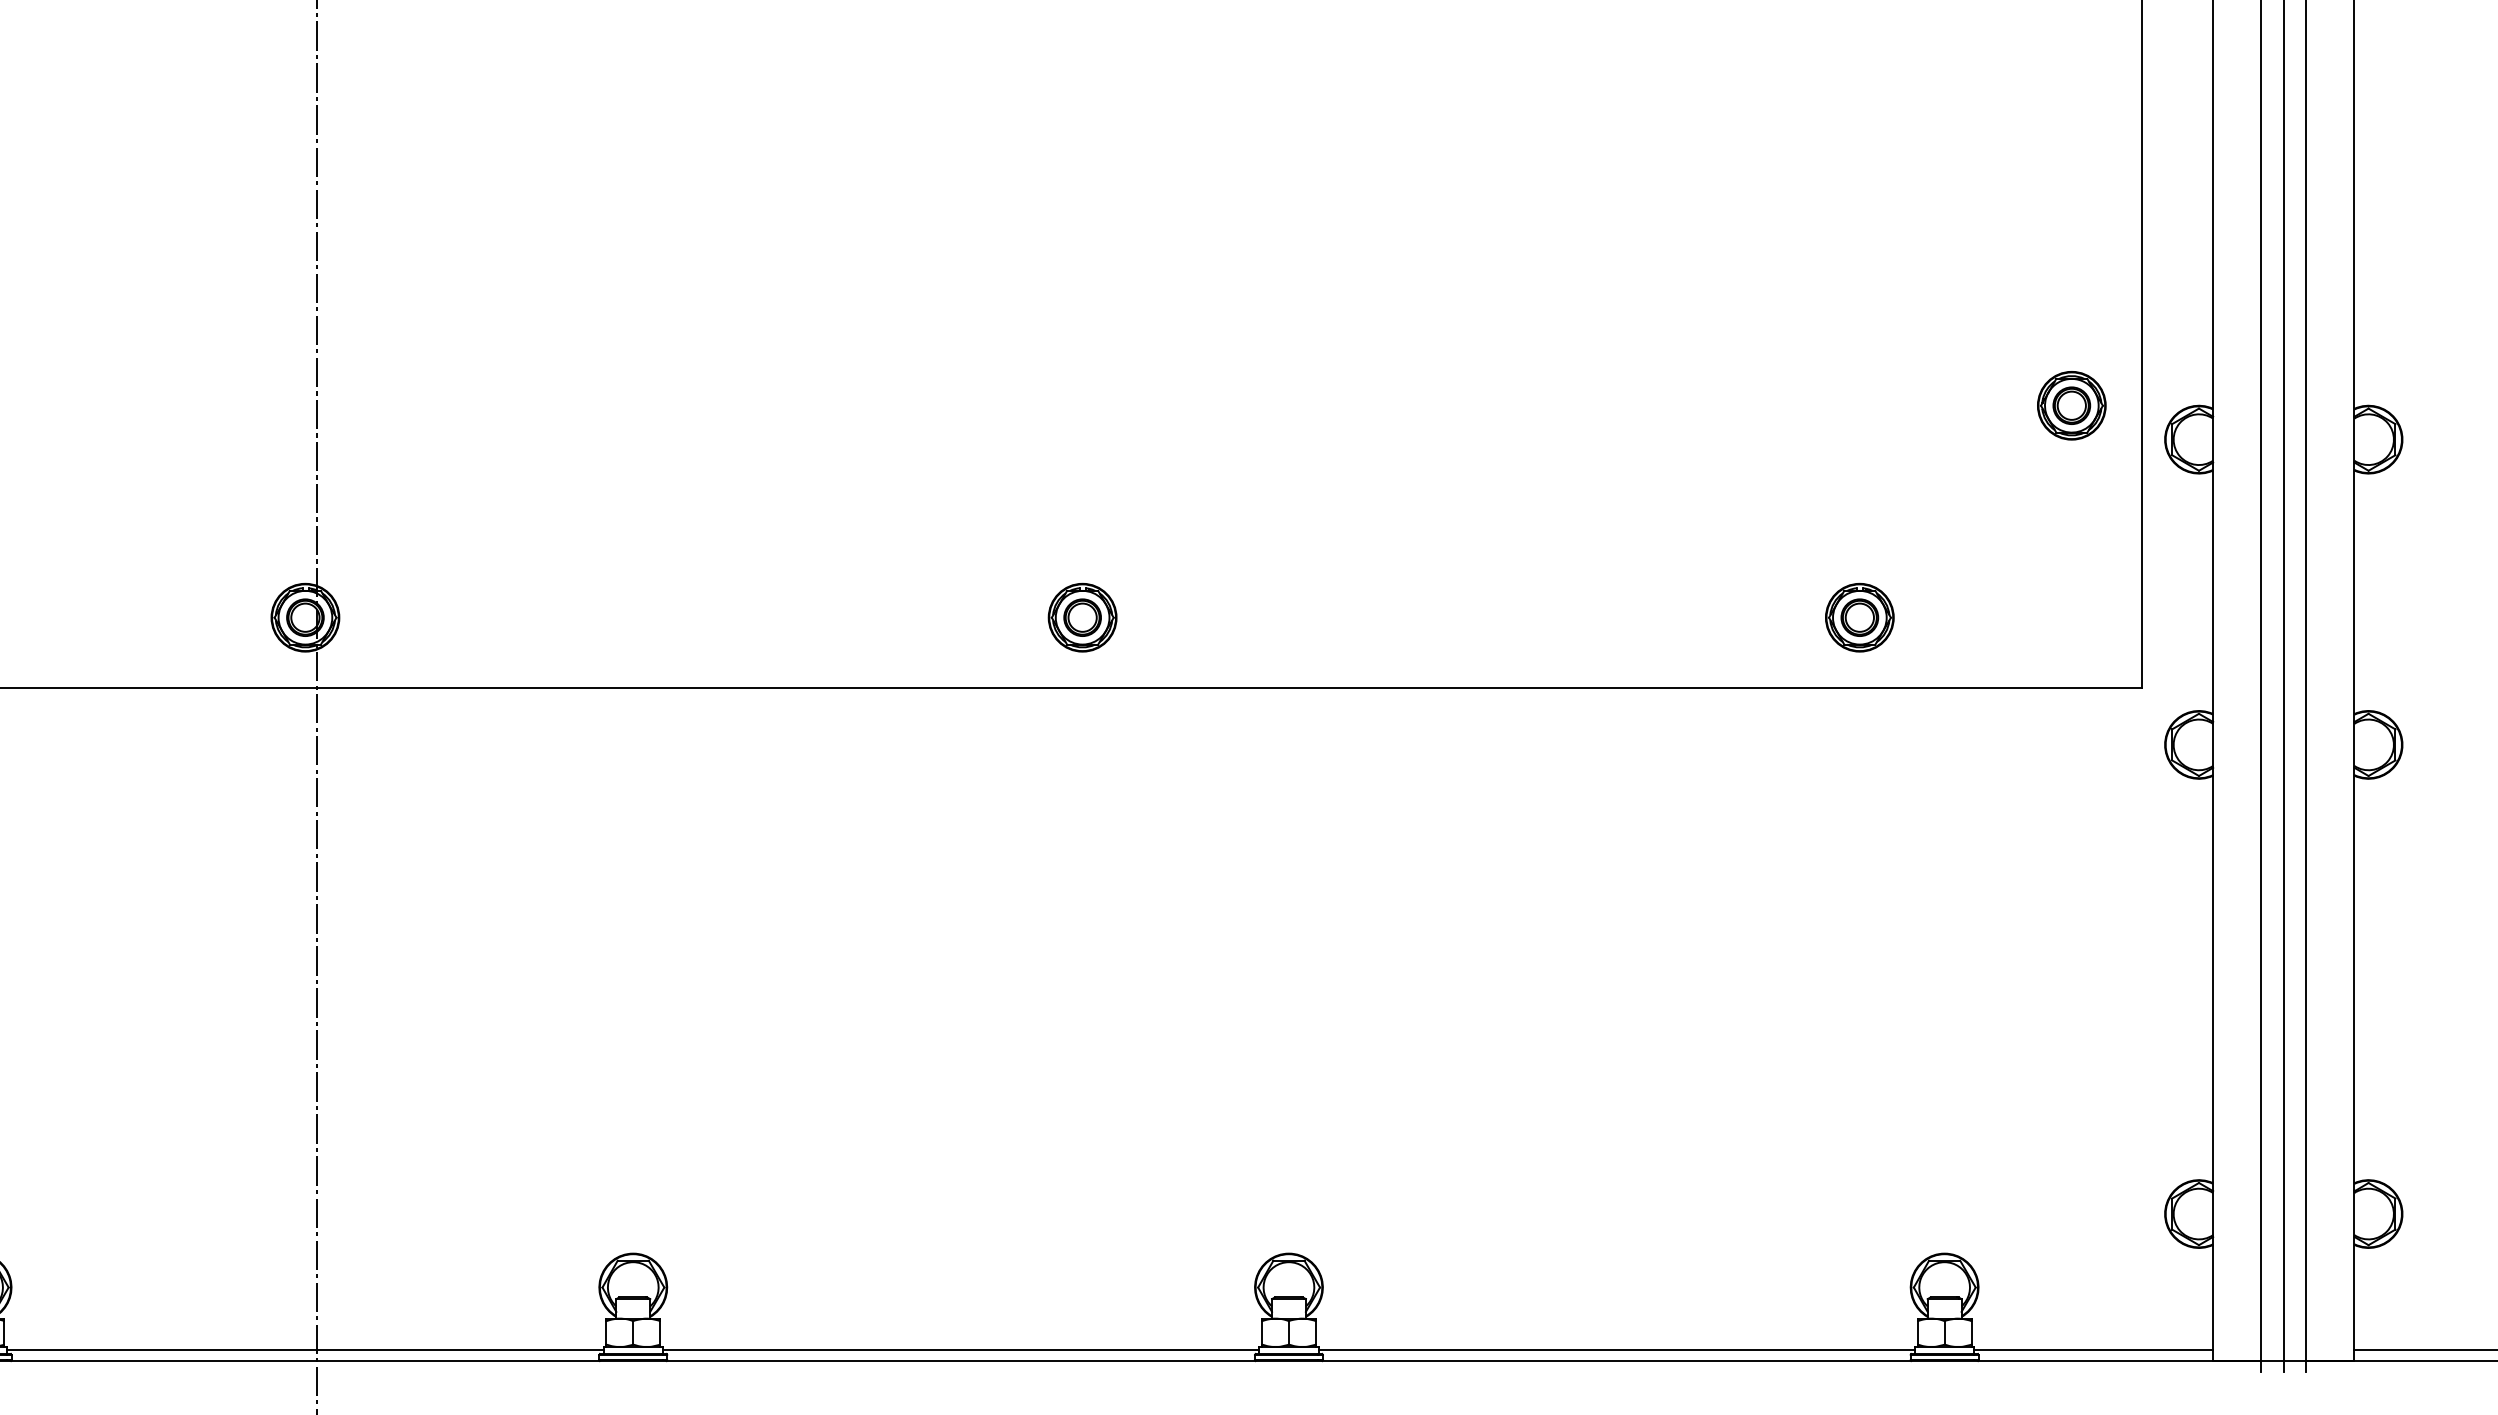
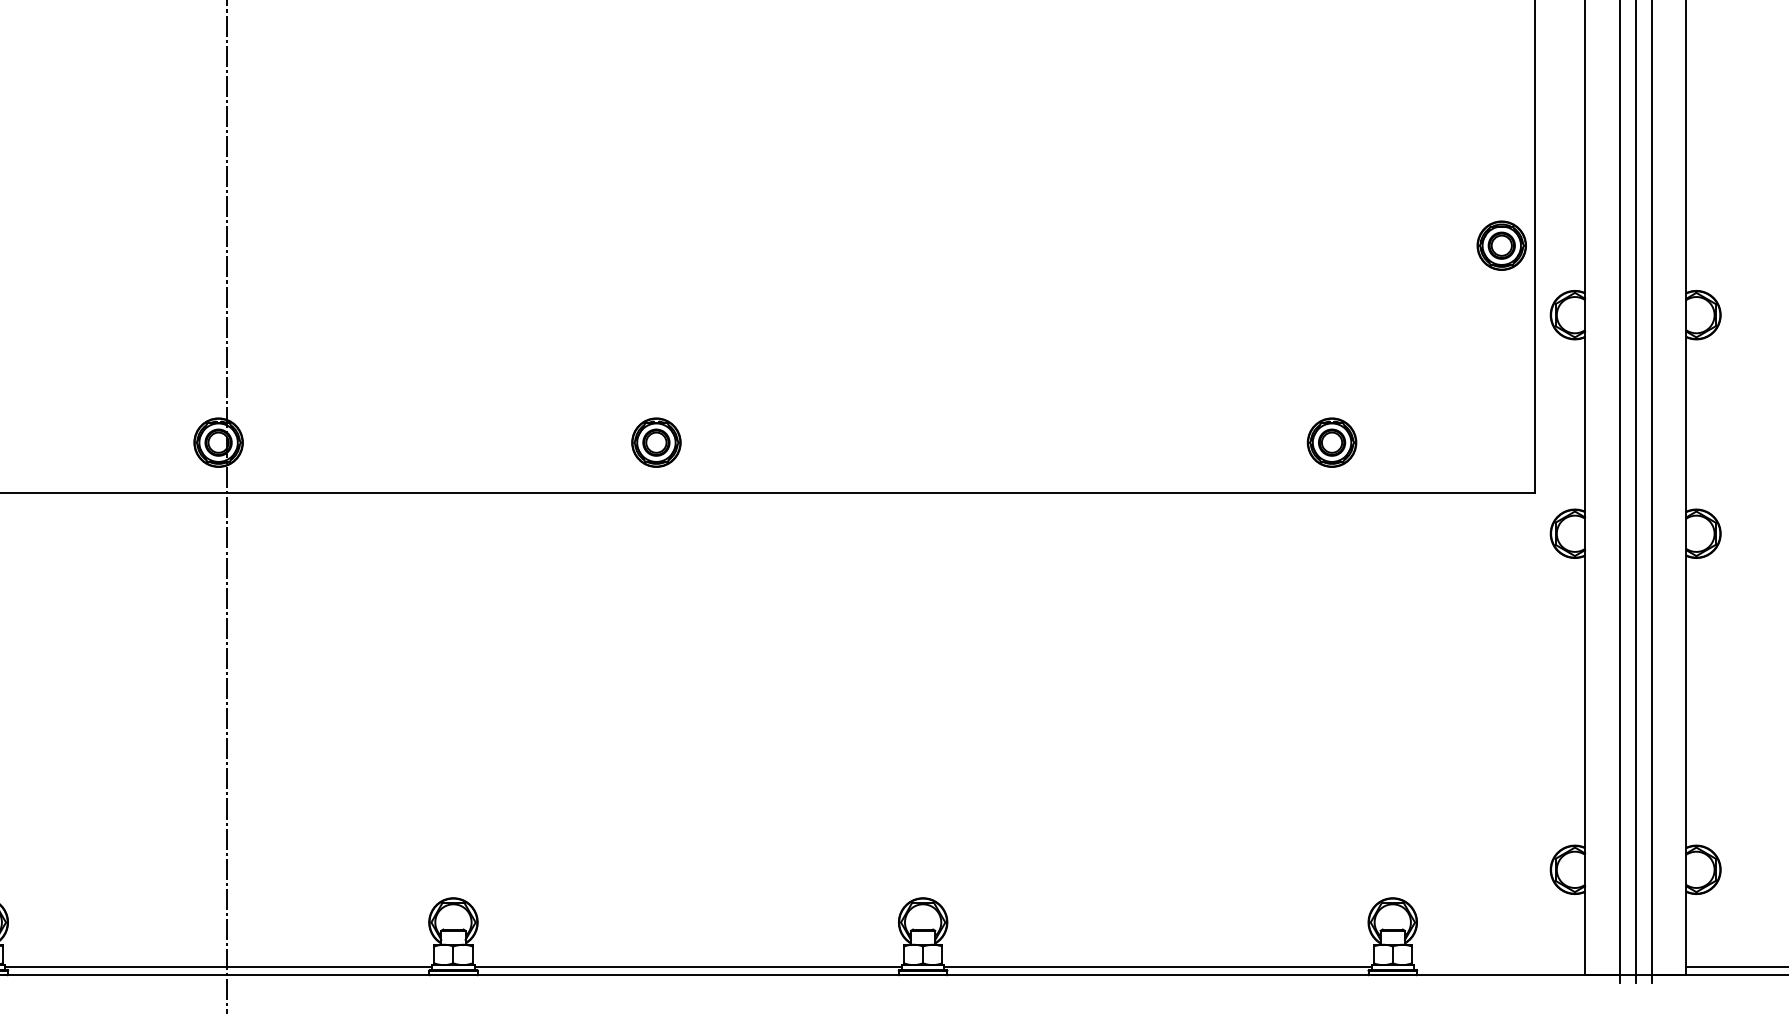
part: (2071, 405) -> (1501, 245), moved
part: (1082, 617) -> (656, 442), moved
line: (2093, 1349) -> (1499, 966), removed

